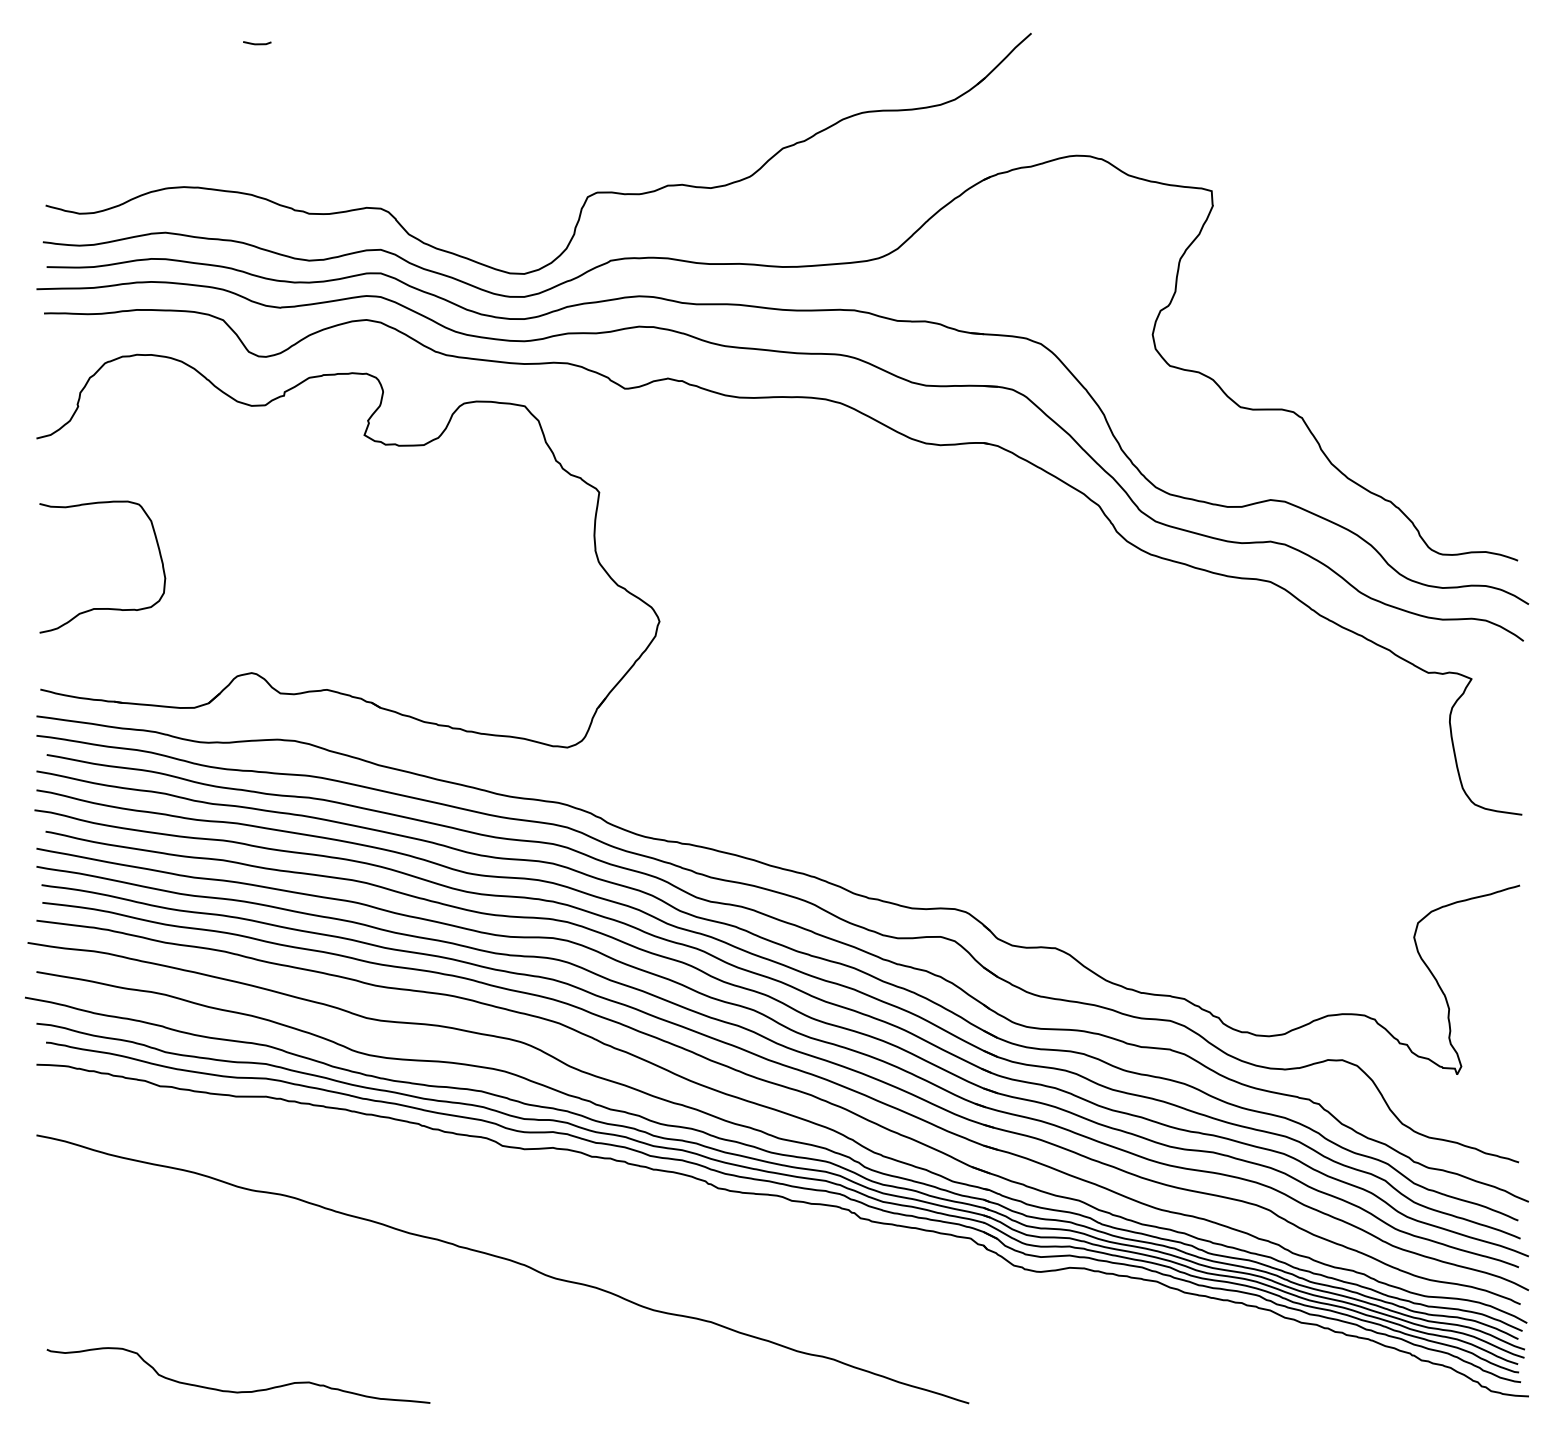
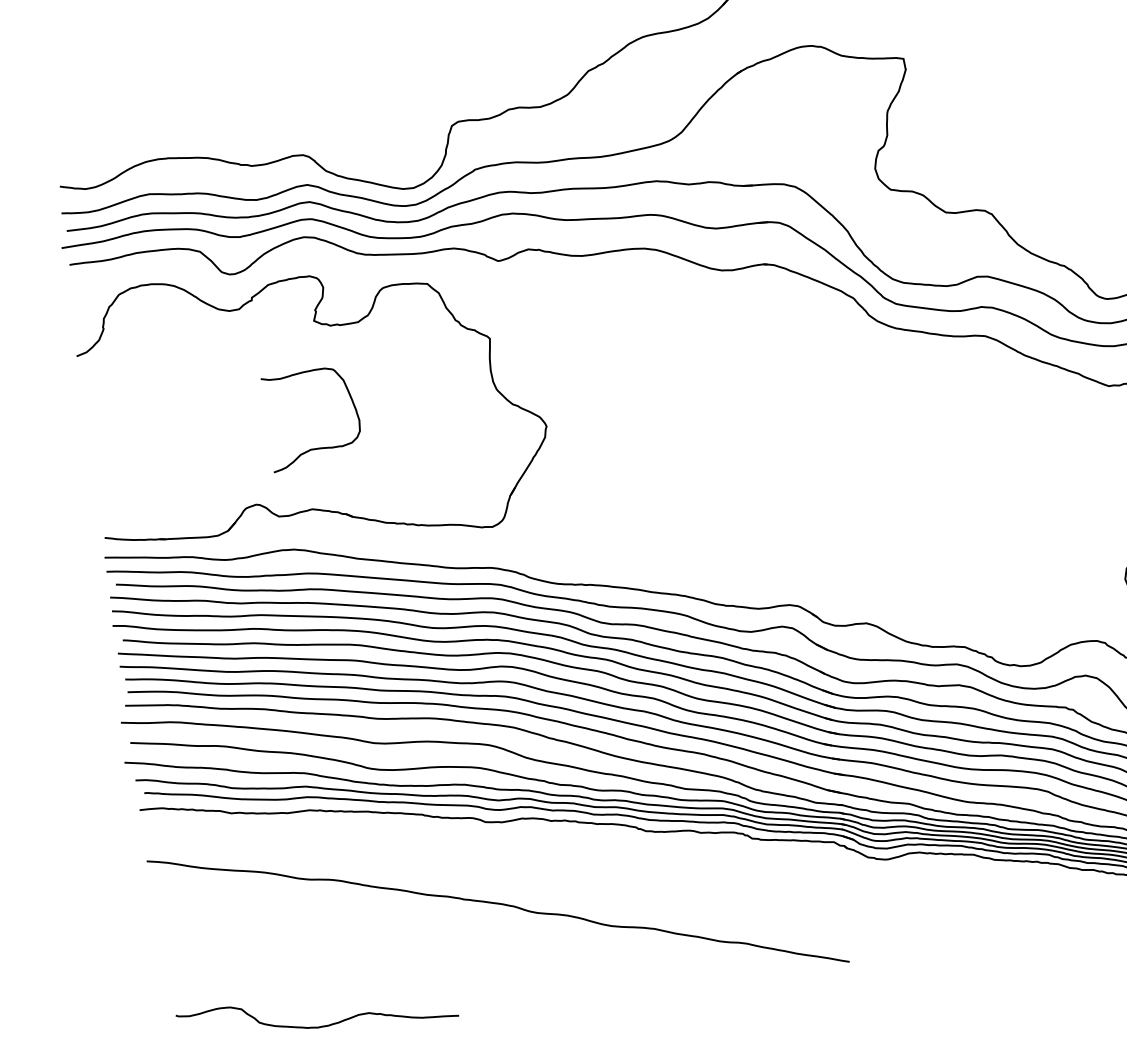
line: (257, 43) -> (197, 47), removed
curve: (102, 608) -> (316, 448), moved

